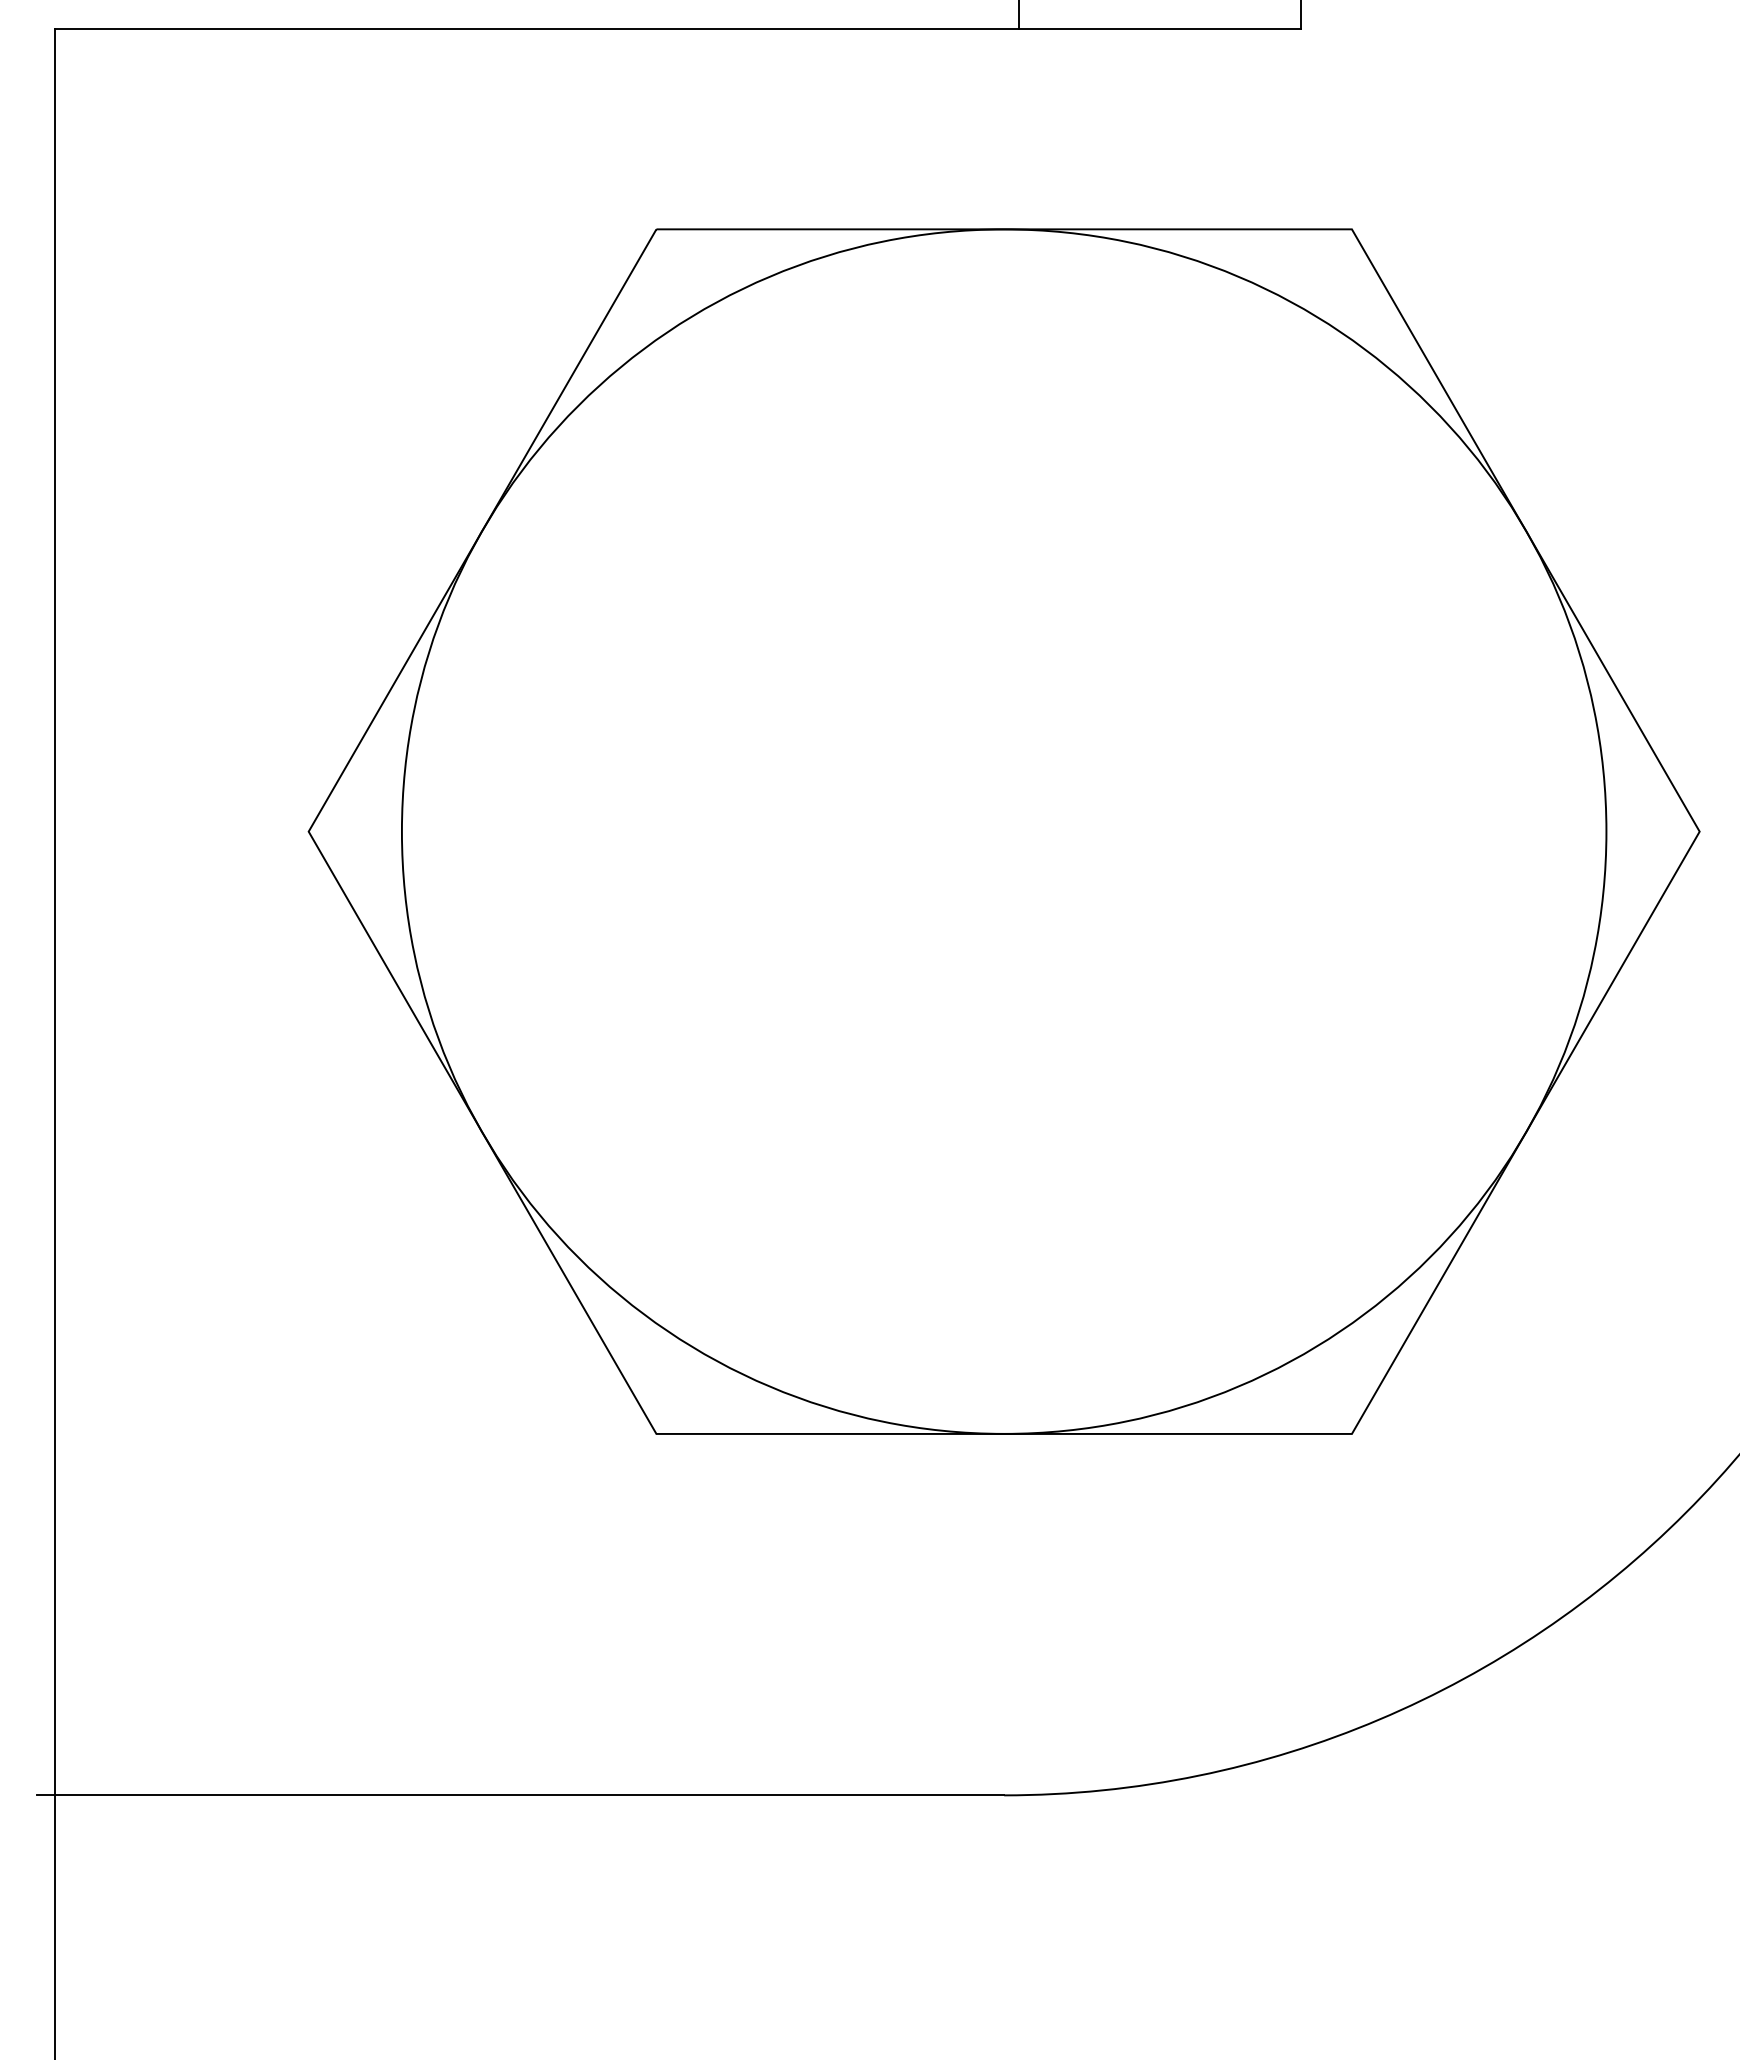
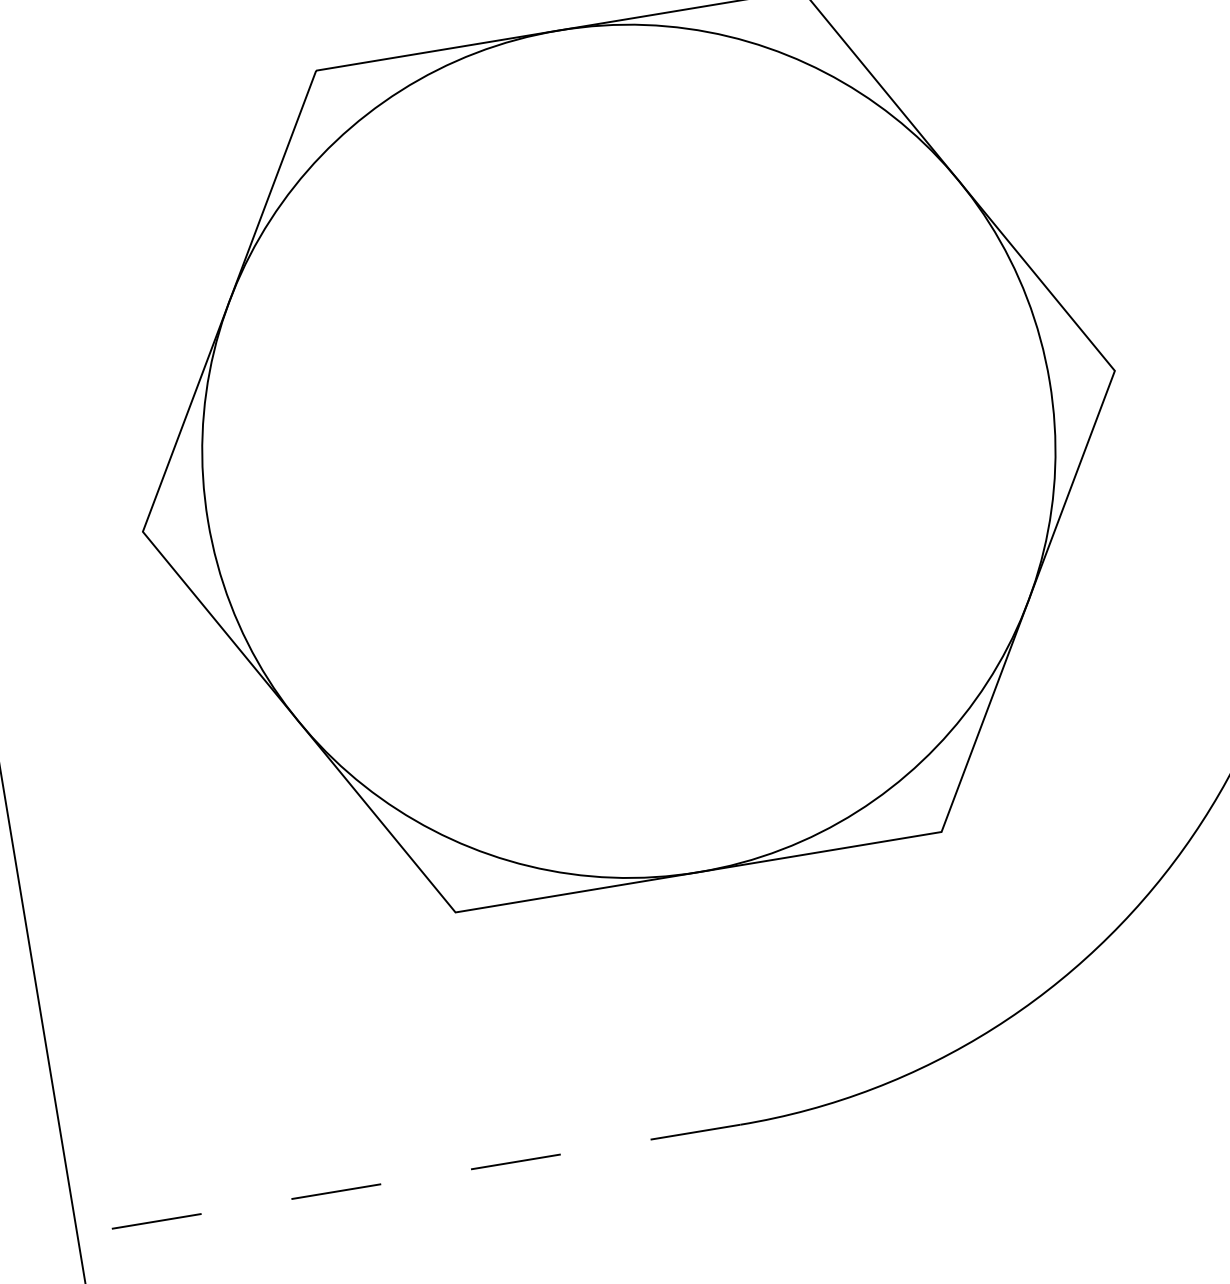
line: (520, 1795) -> (402, 1180), solid -> dashed

